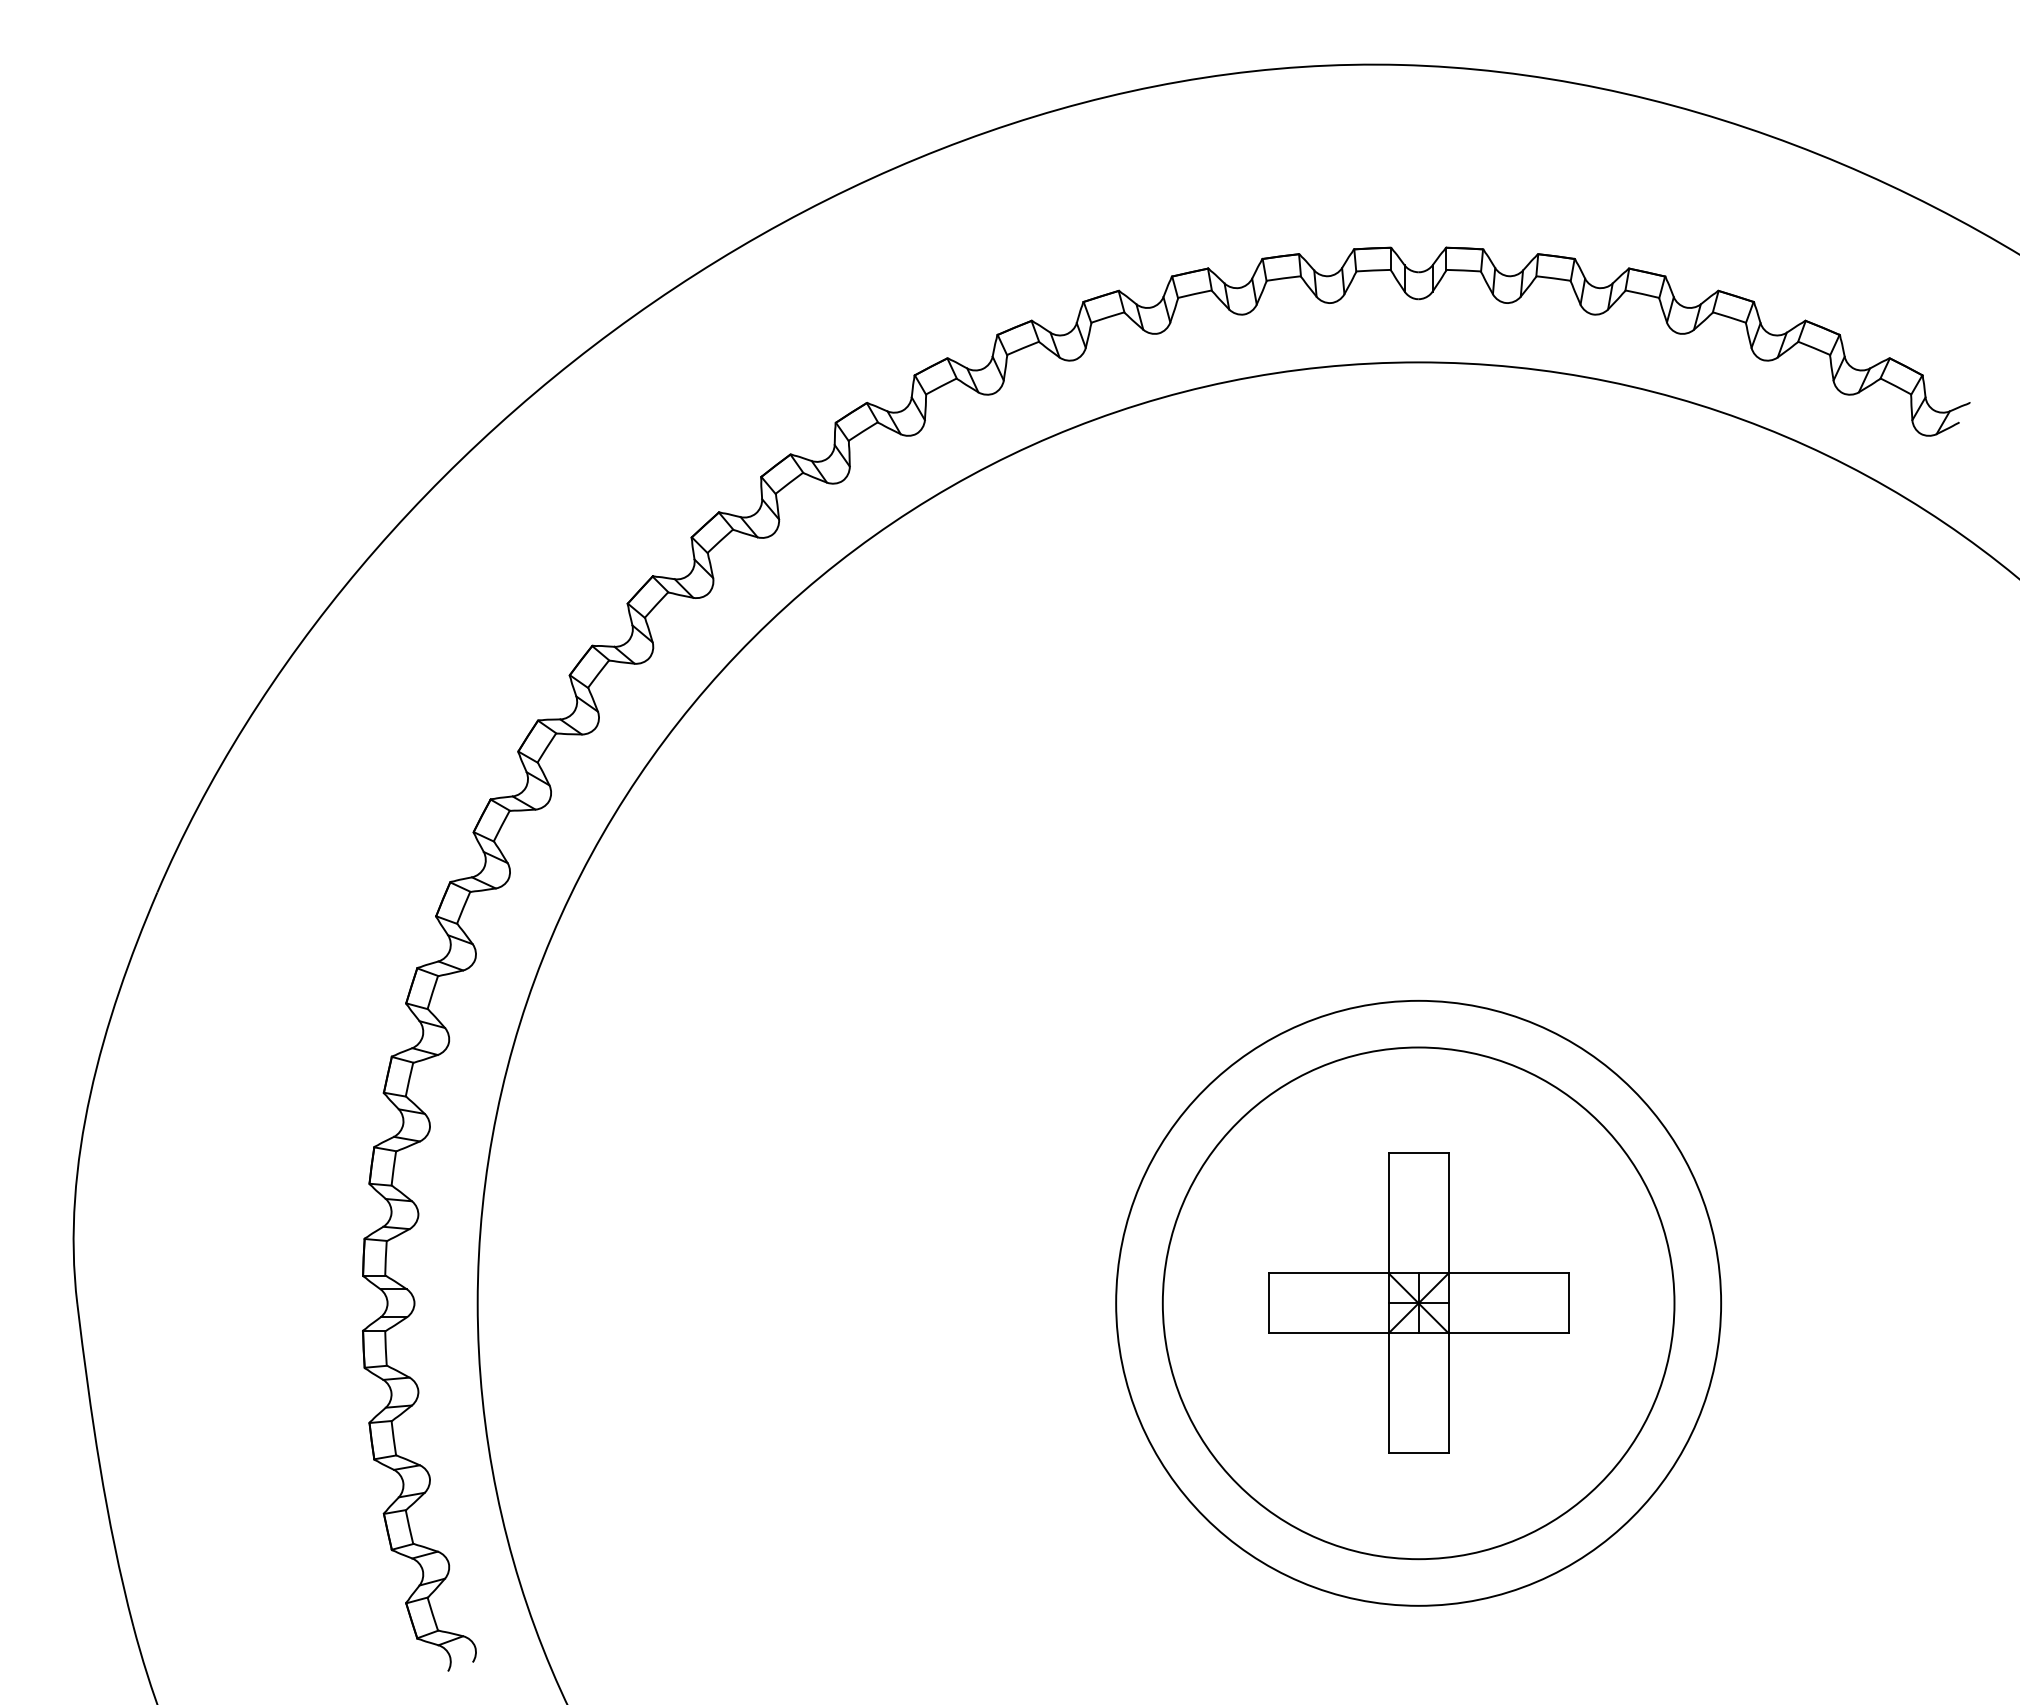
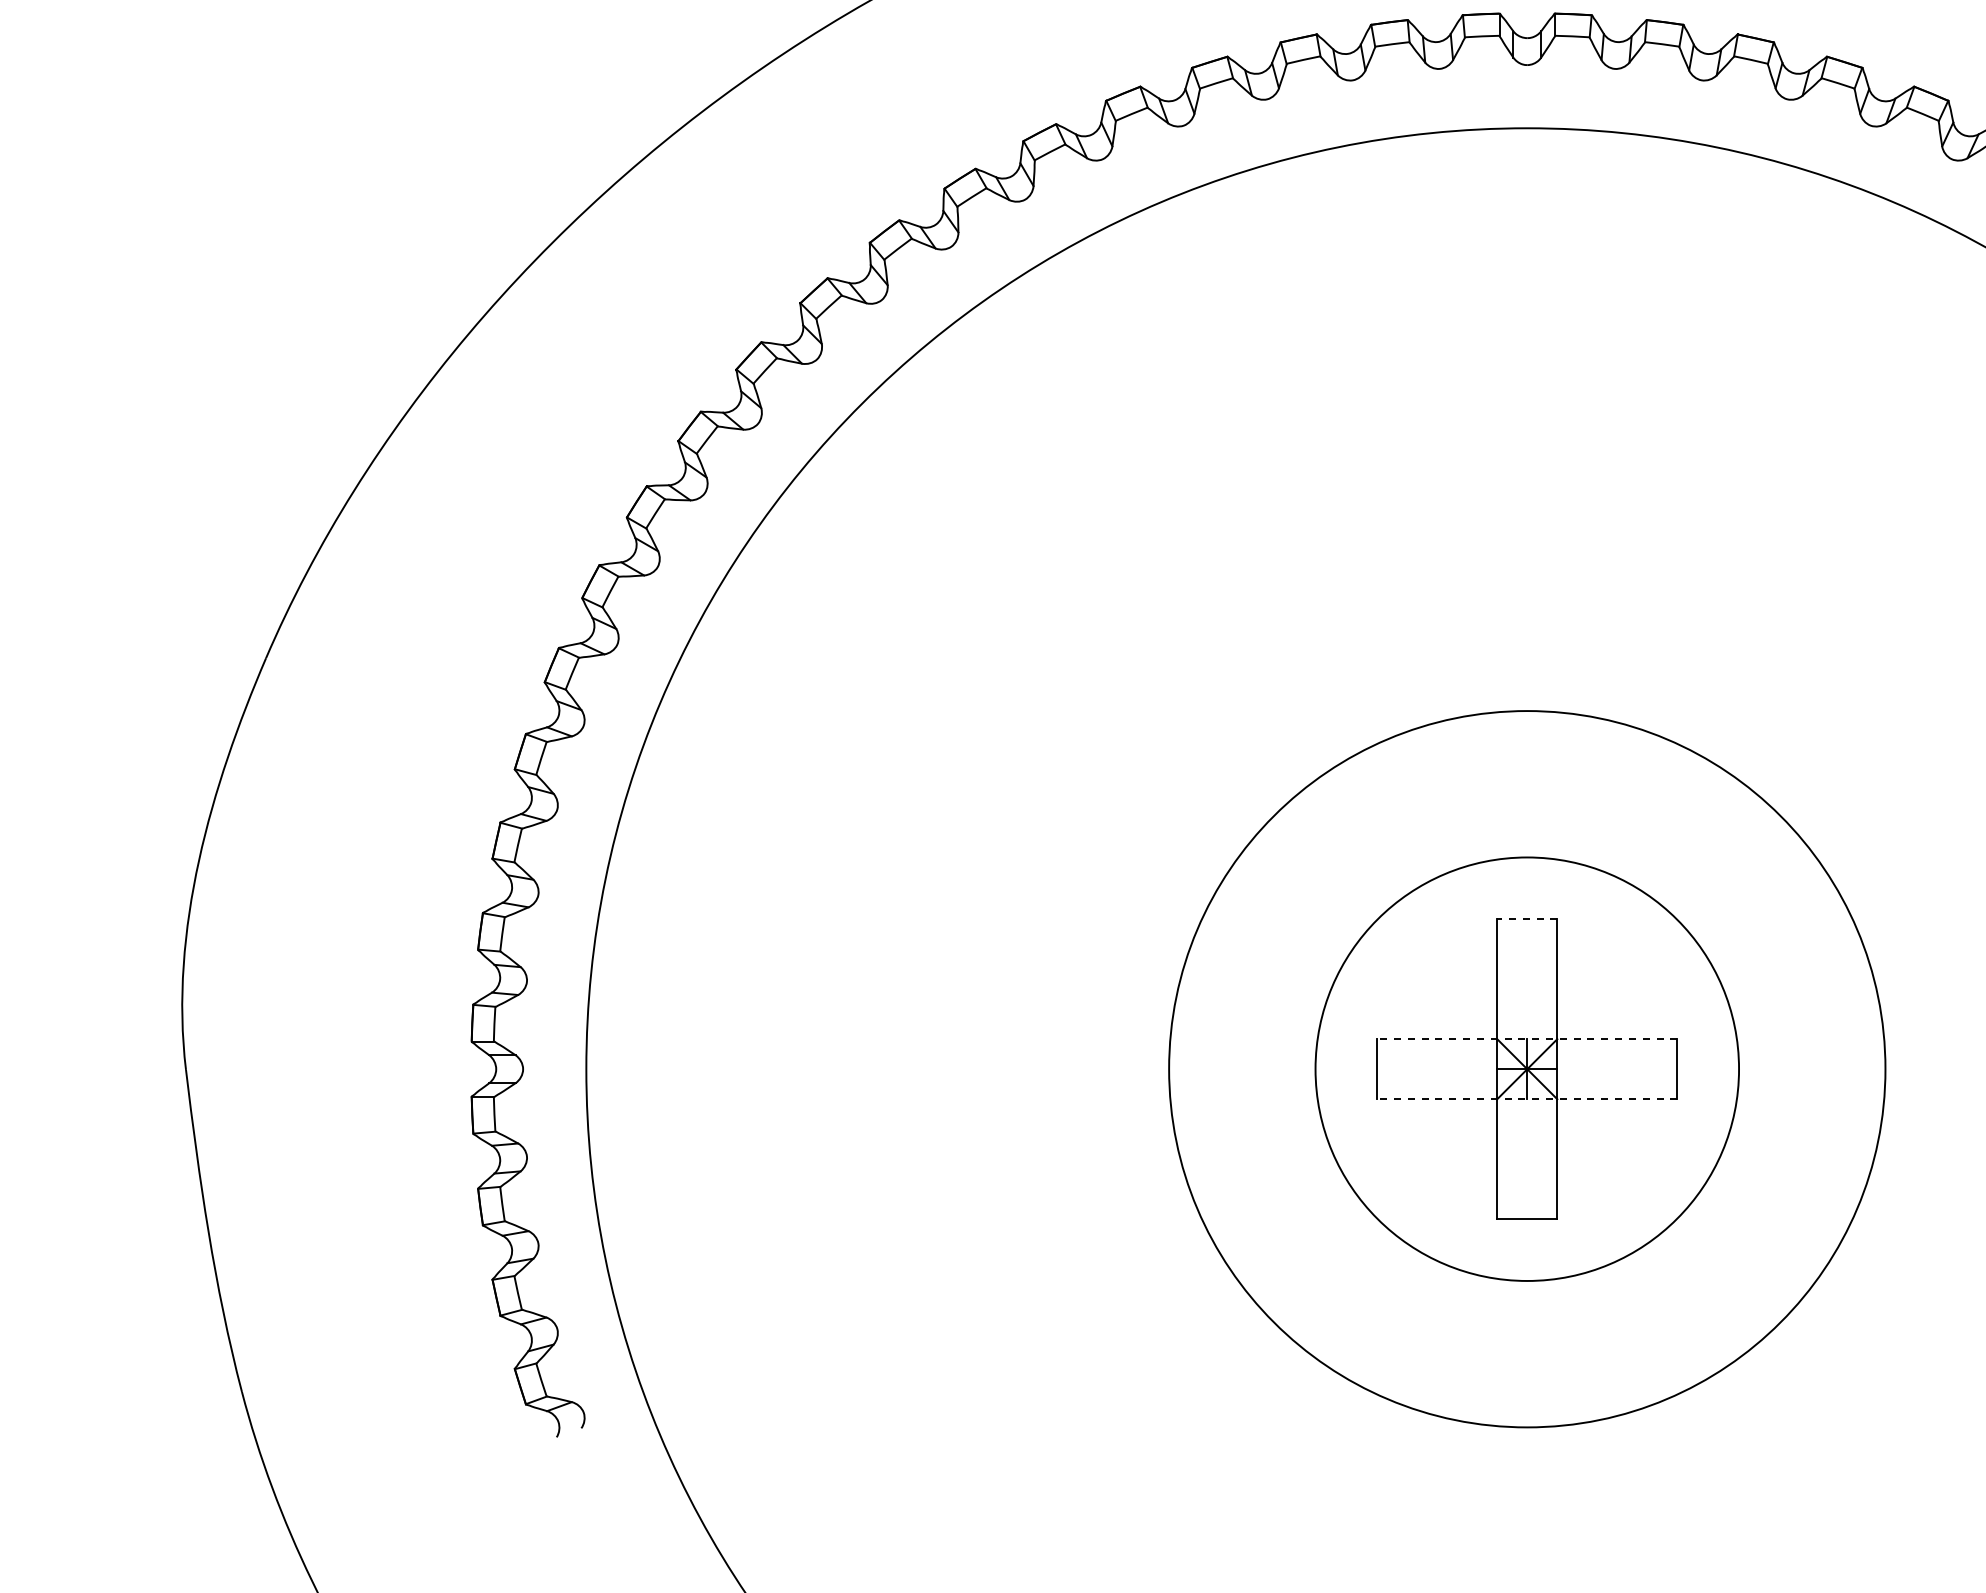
line: (1418, 1153) -> (1527, 919), solid -> dashed
line: (1418, 1273) -> (1527, 1039), solid -> dashed
circle: (1418, 1302) -> (1527, 1068), size x0.7
circle: (1418, 1303) -> (1527, 1069), size x1.4
line: (1418, 1333) -> (1527, 1099), solid -> dashed

